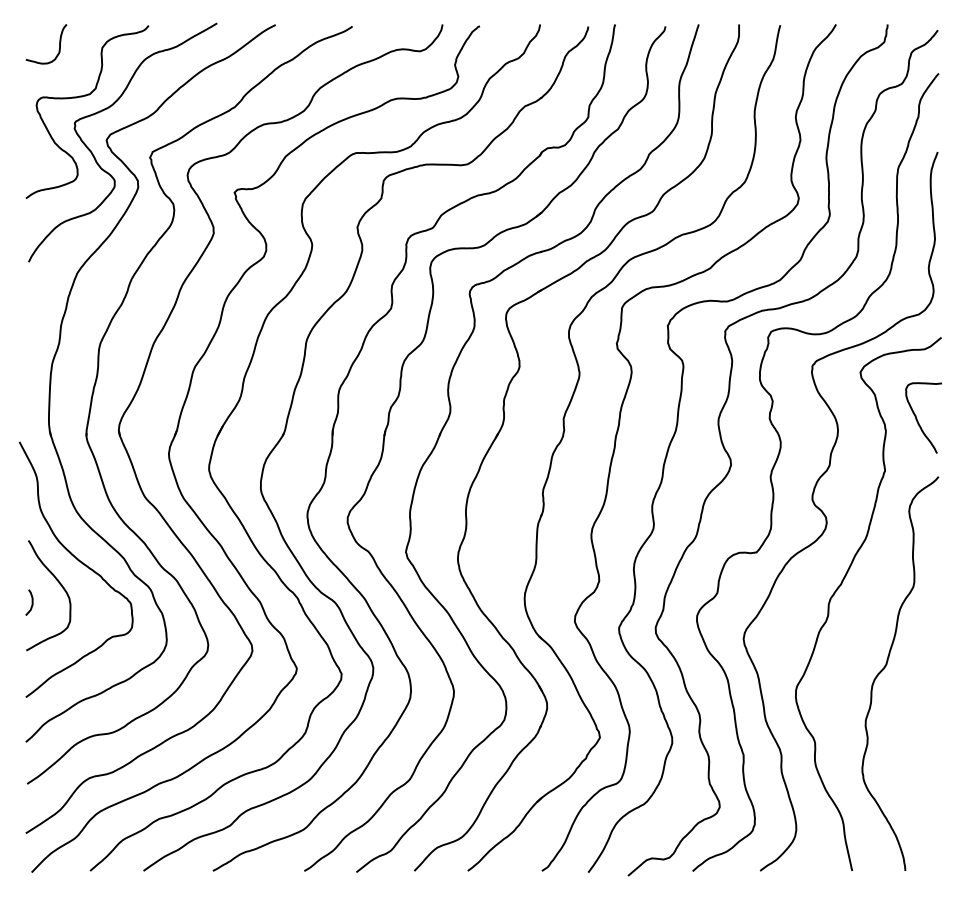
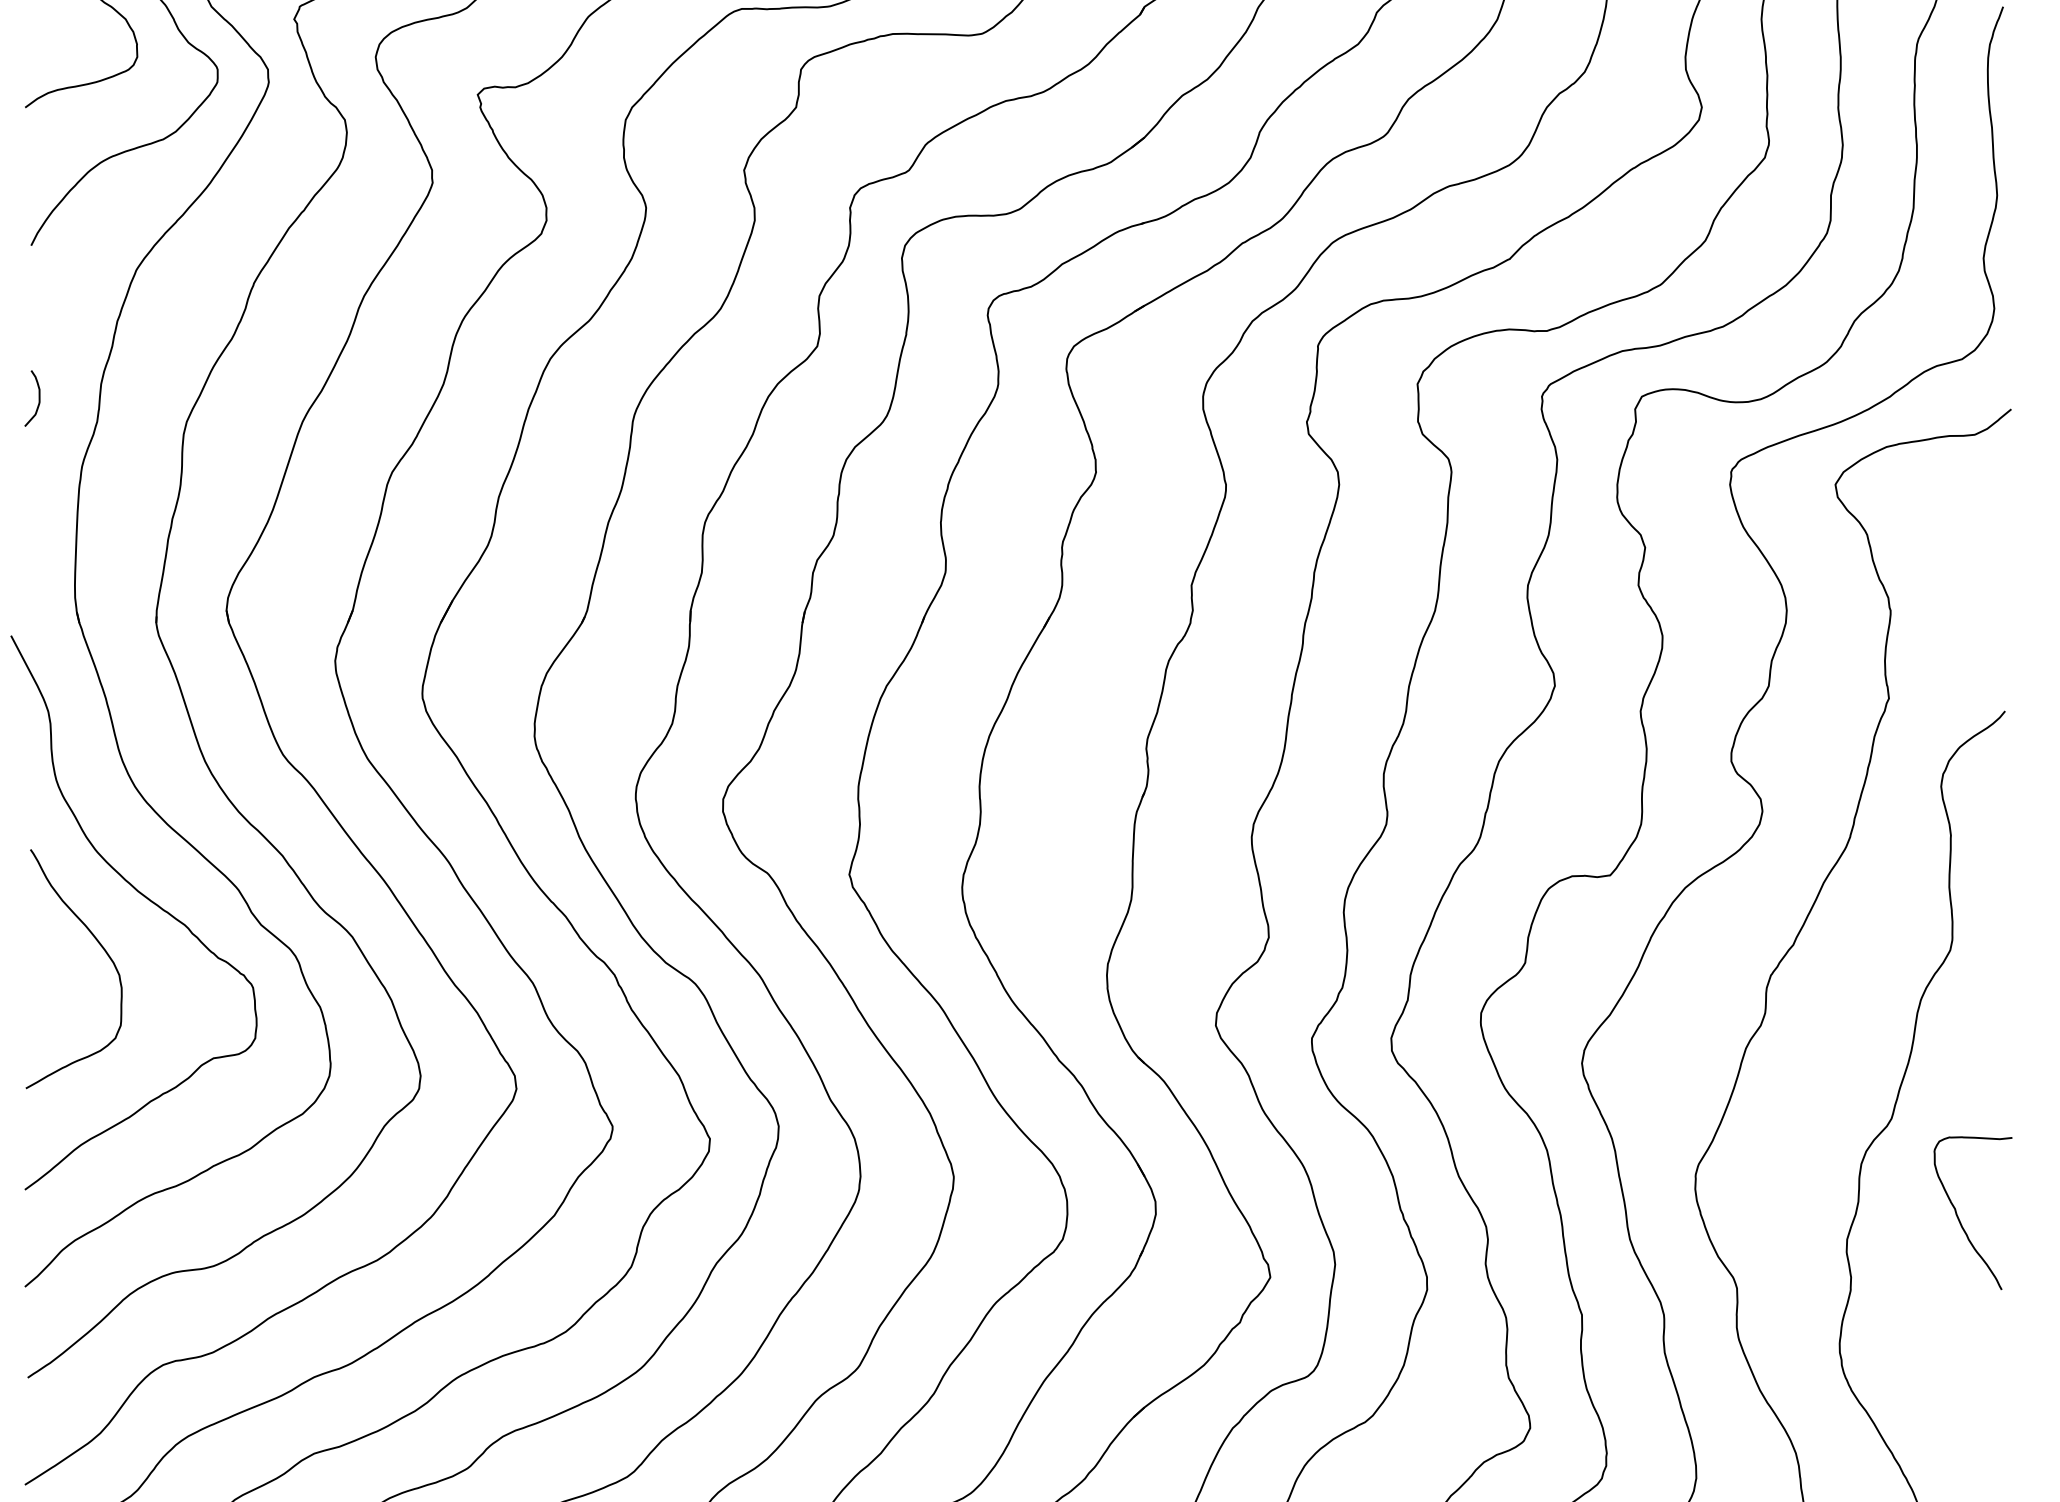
curve: (918, 420) -> (1961, 1218), moved
curve: (31, 602) -> (37, 398), moved

